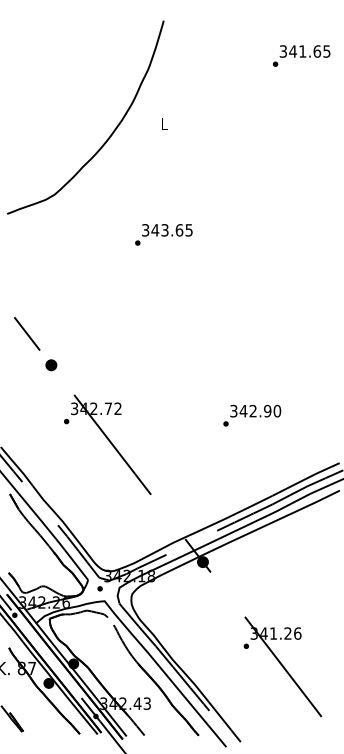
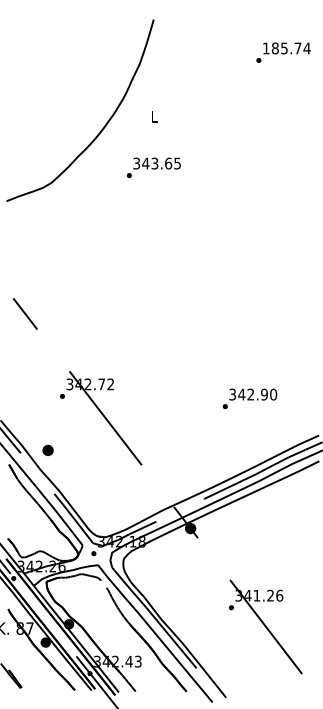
text: (304, 51) -> (286, 48), 341.65 -> 185.74
text: (163, 234) -> (153, 167), moved
part: (50, 365) -> (47, 450), moved
text: (251, 415) -> (249, 398), moved

